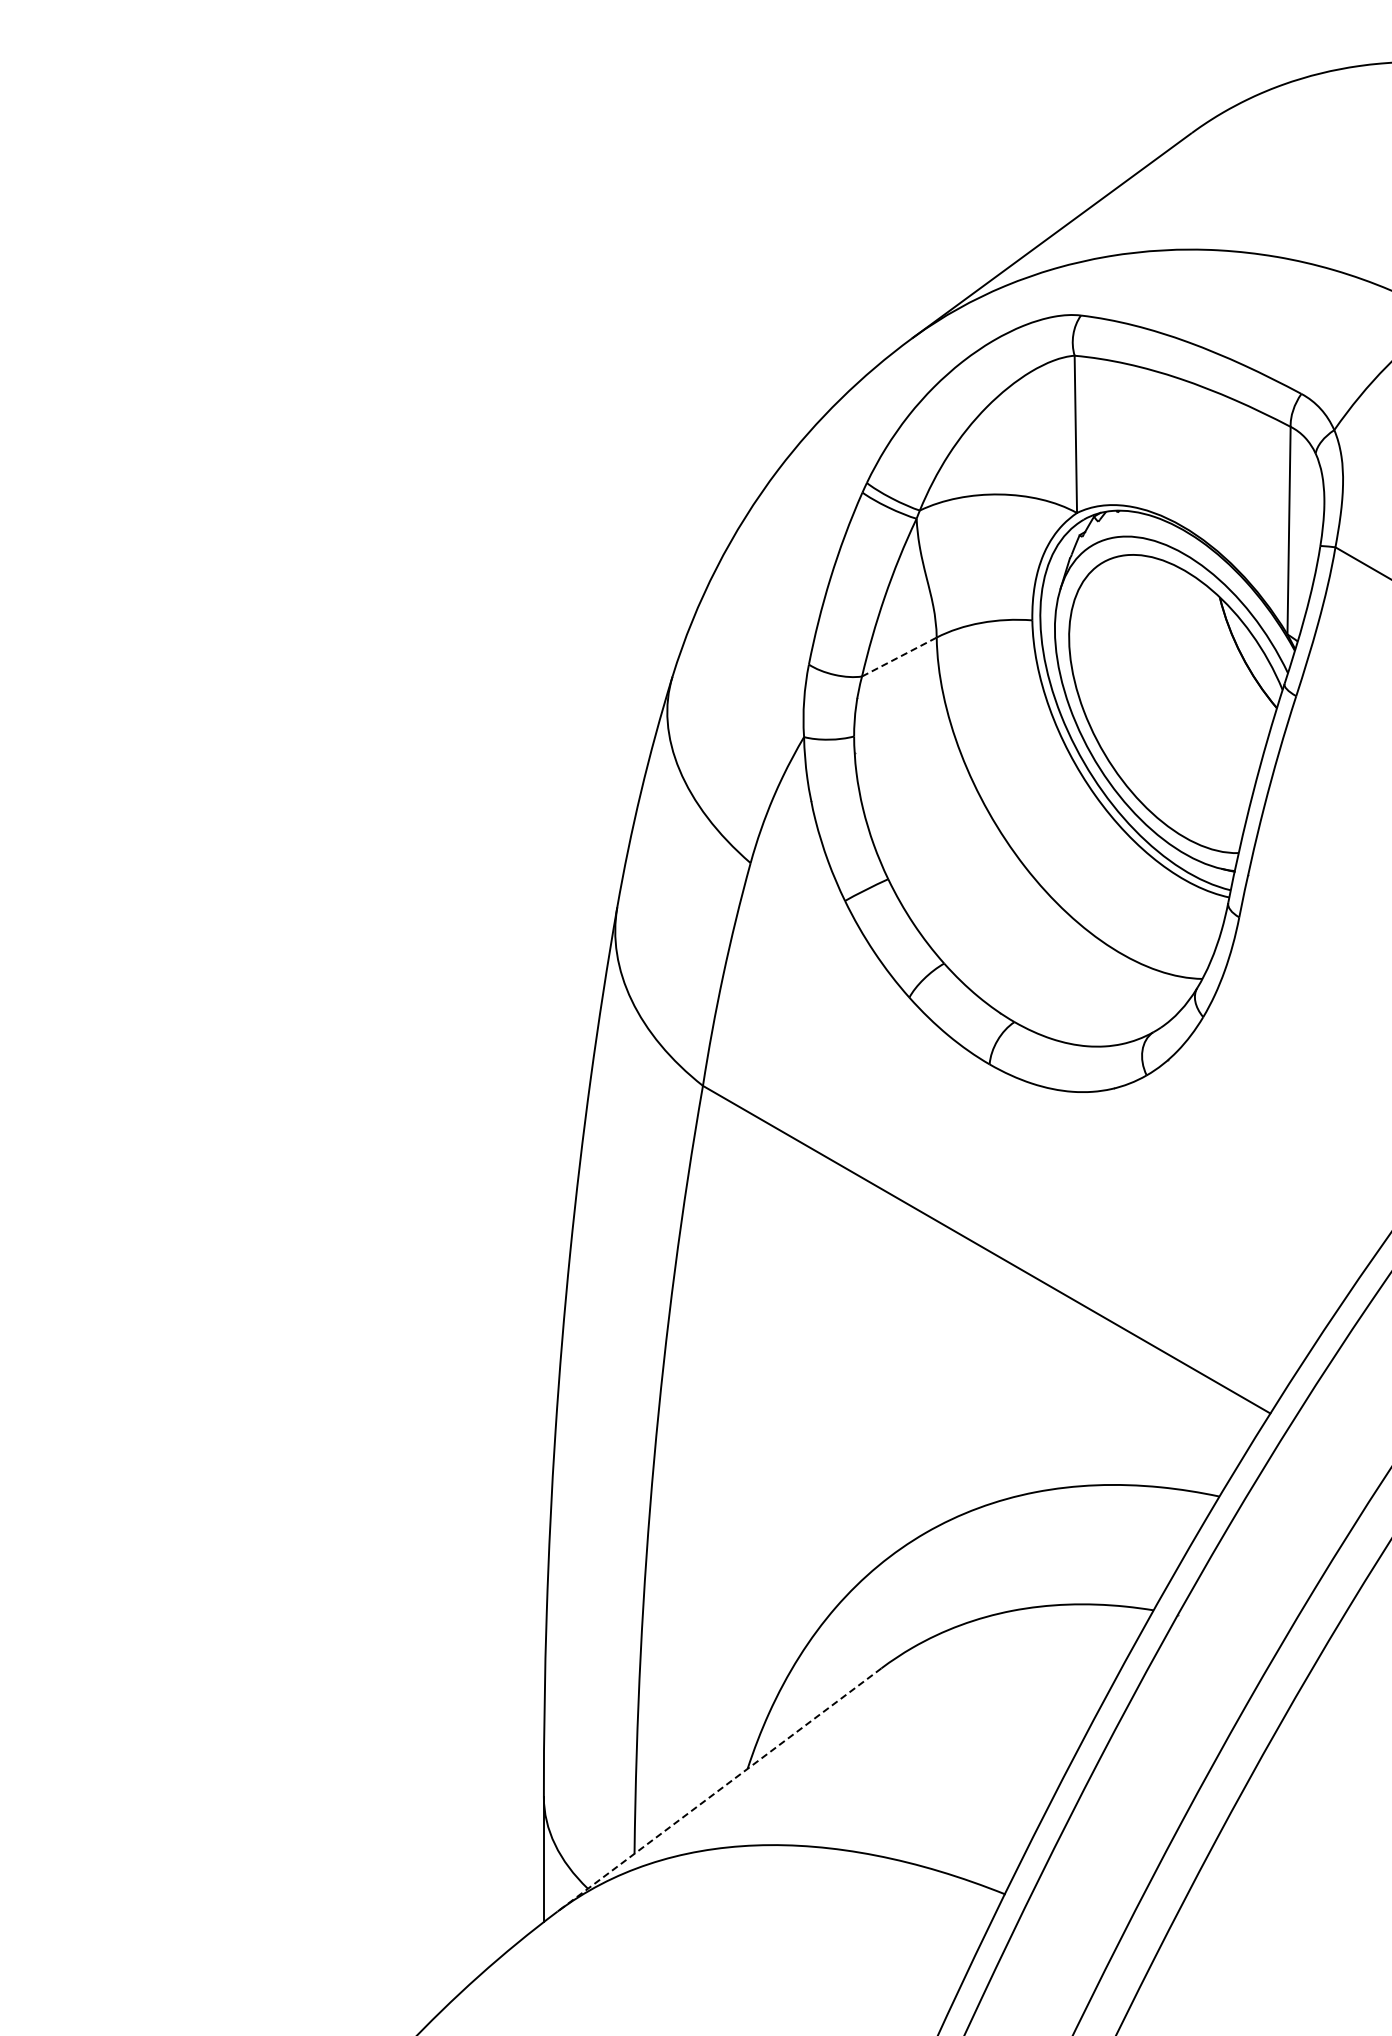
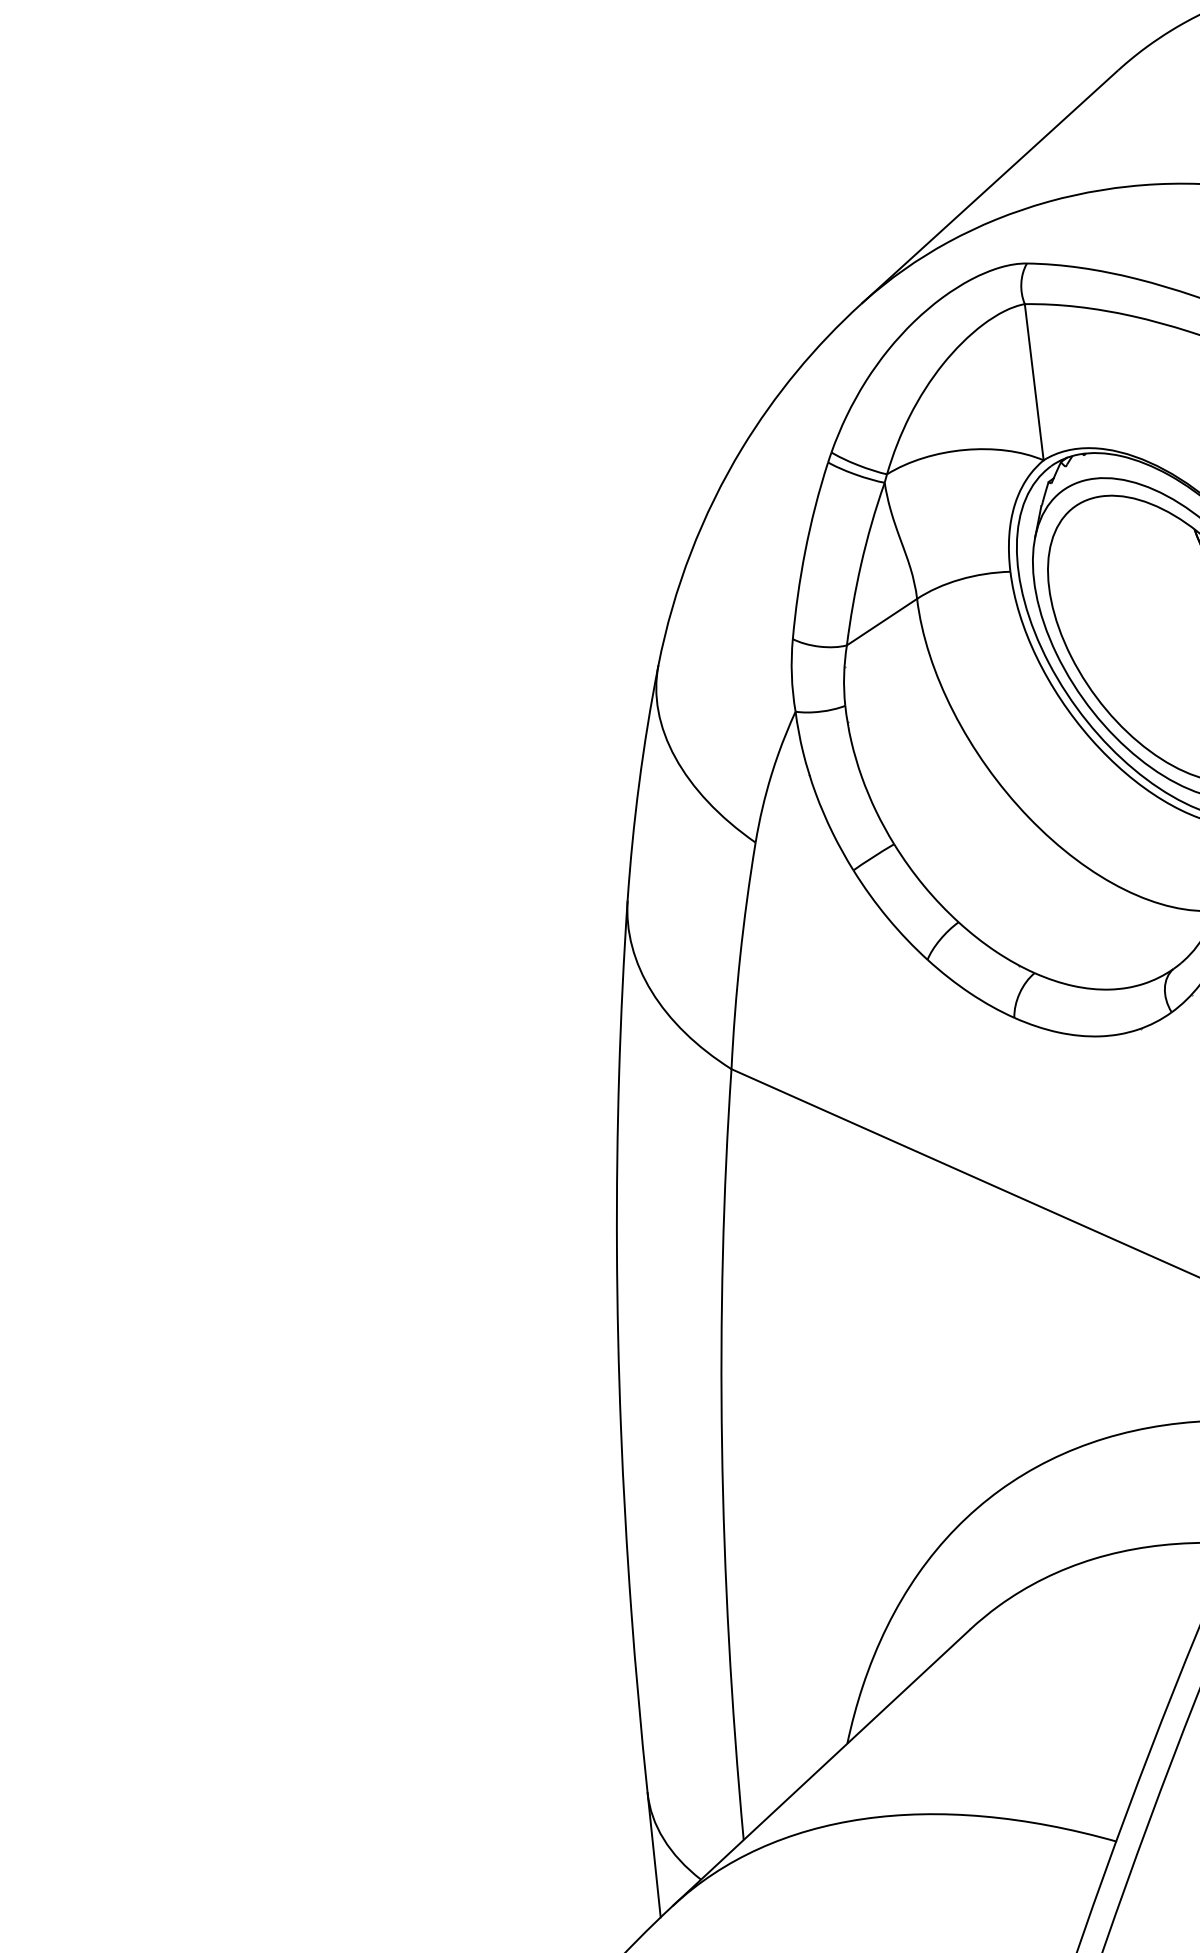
line: (899, 656) -> (882, 621), dashed -> solid
line: (719, 1789) -> (821, 1767), dashed -> solid

